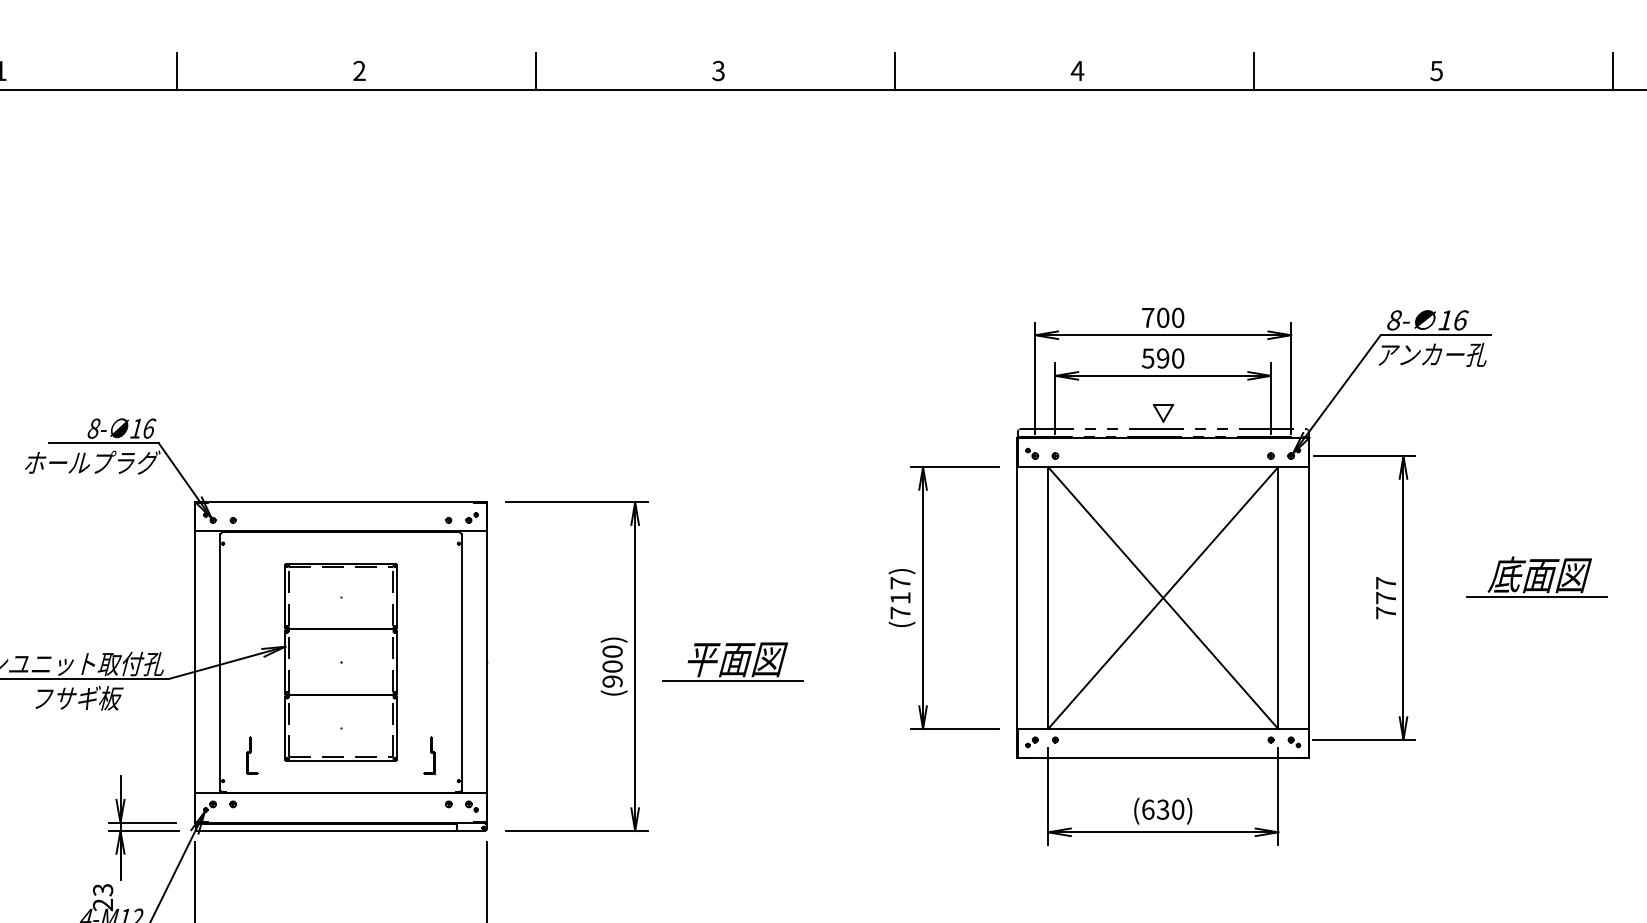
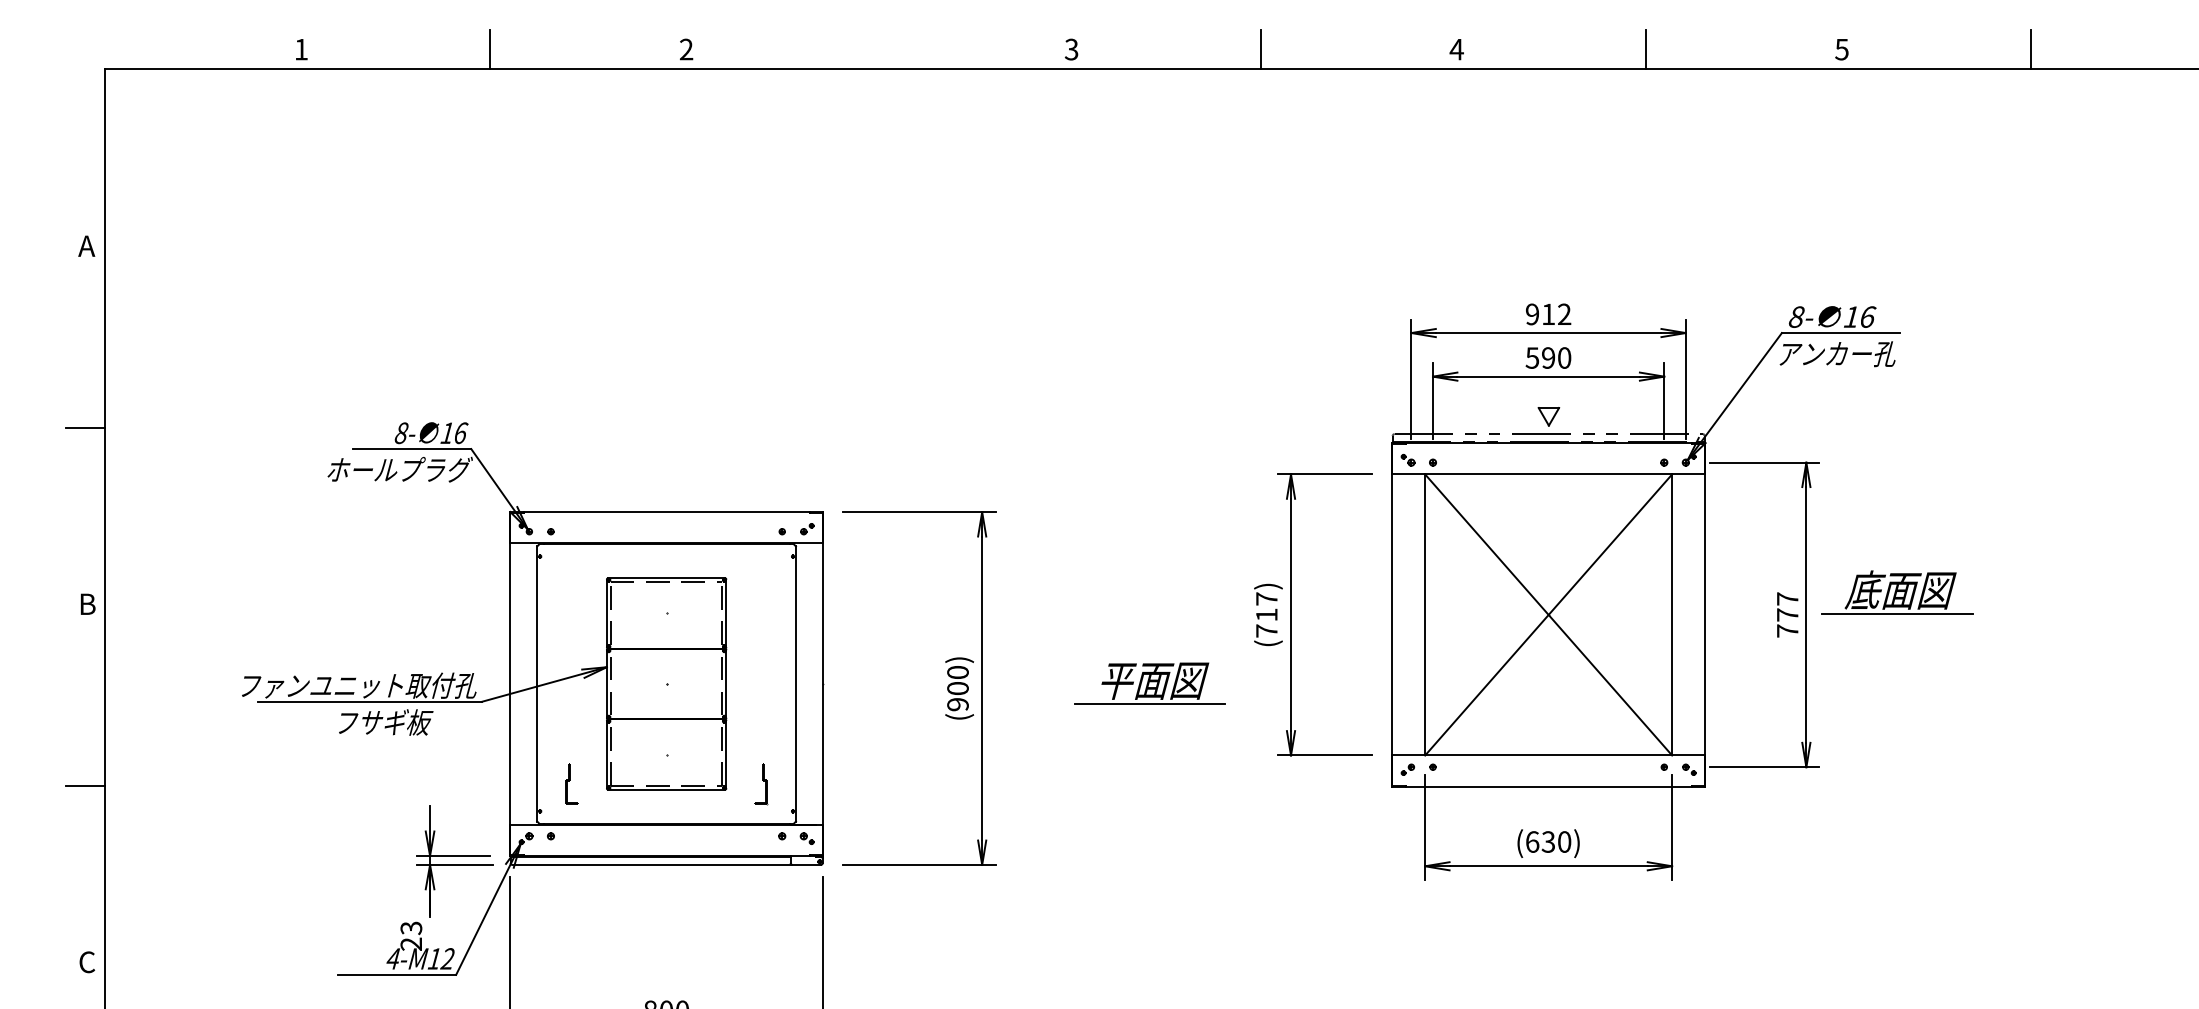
line: (535, 70) -> (875, 49), removed
text: (1163, 317) -> (1548, 314), 700 -> 912
part: (1536, 577) -> (1897, 592), moved
part: (732, 661) -> (1149, 683), moved

